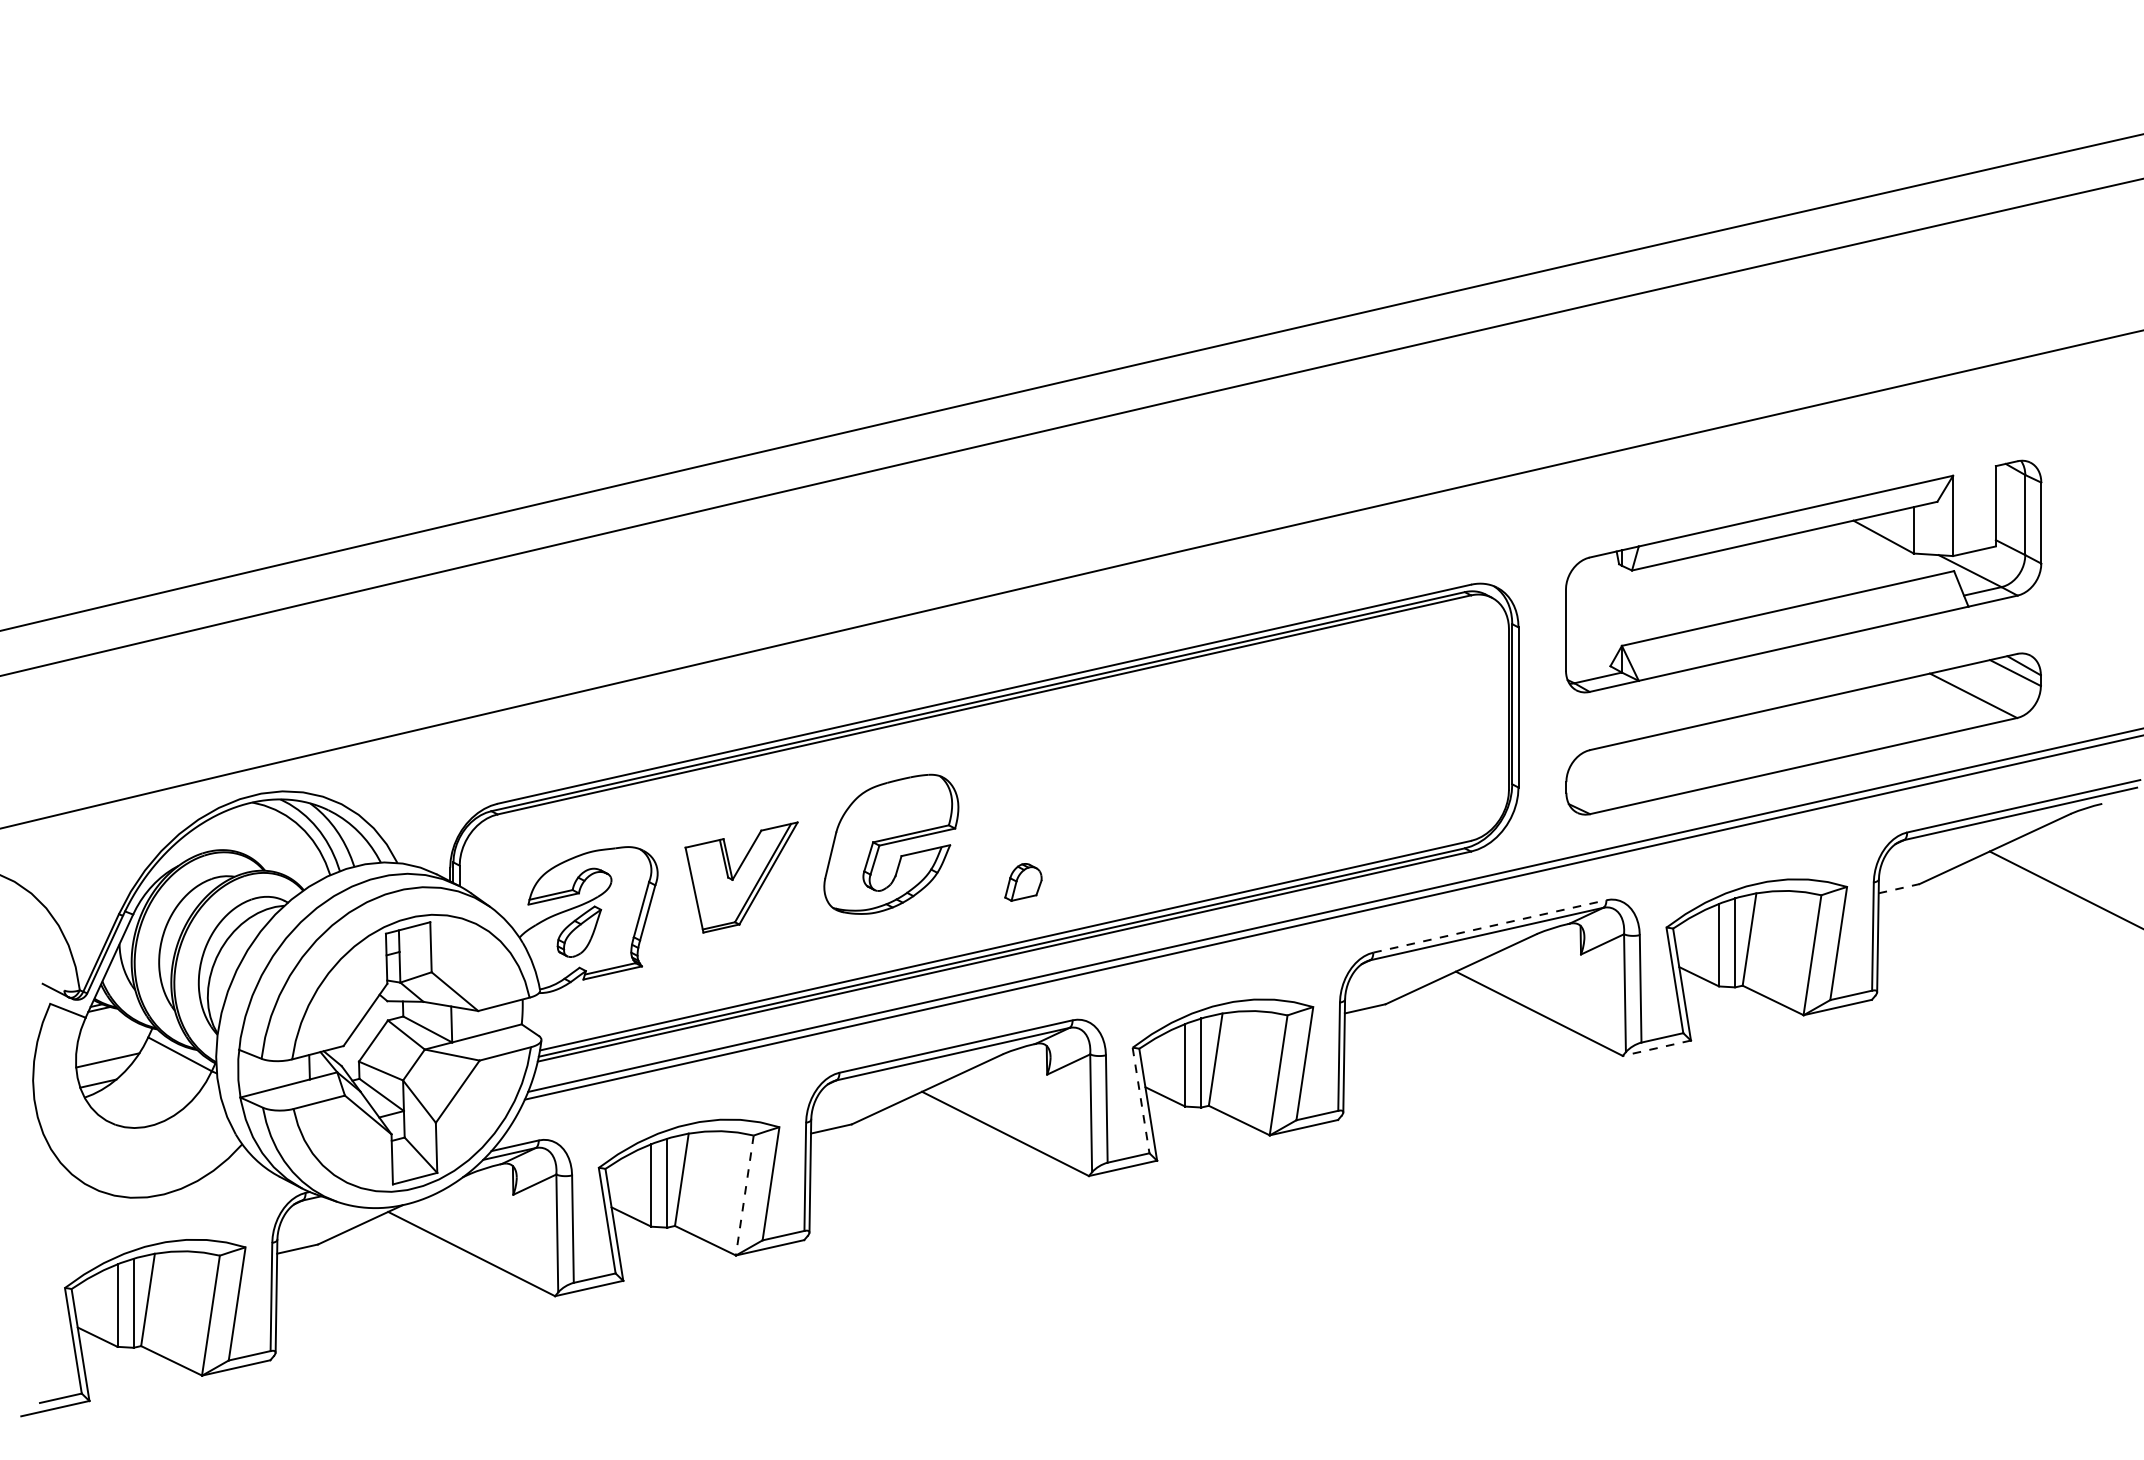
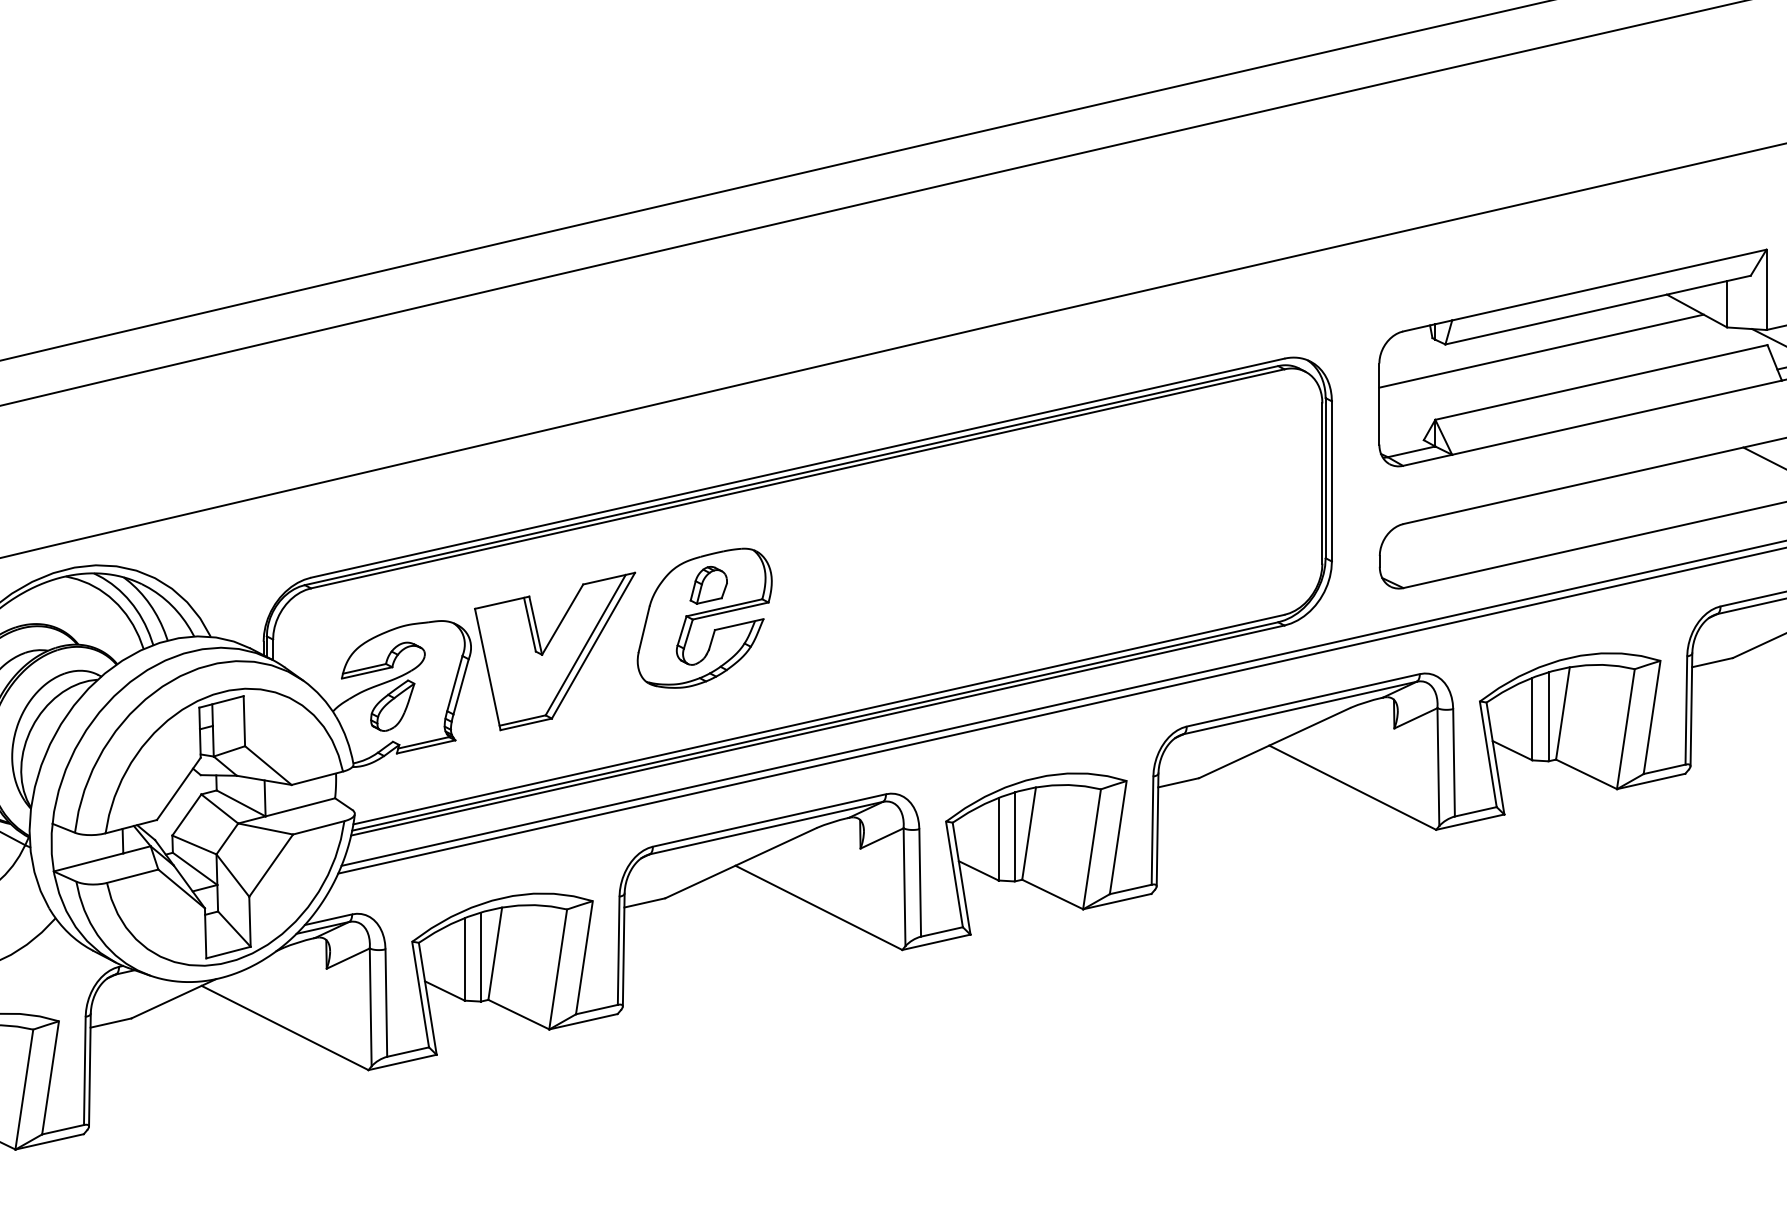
line: (1727, 576) -> (1540, 350), added
part: (741, 877) -> (554, 651), size x1.43
part: (1023, 882) -> (708, 585), moved
line: (1899, 888) -> (1712, 662), dashed -> solid
line: (1490, 926) -> (1303, 700), dashed -> solid
line: (1656, 1048) -> (1469, 822), dashed -> solid
line: (1141, 1101) -> (954, 875), dashed -> solid
line: (744, 1195) -> (557, 969), dashed -> solid

